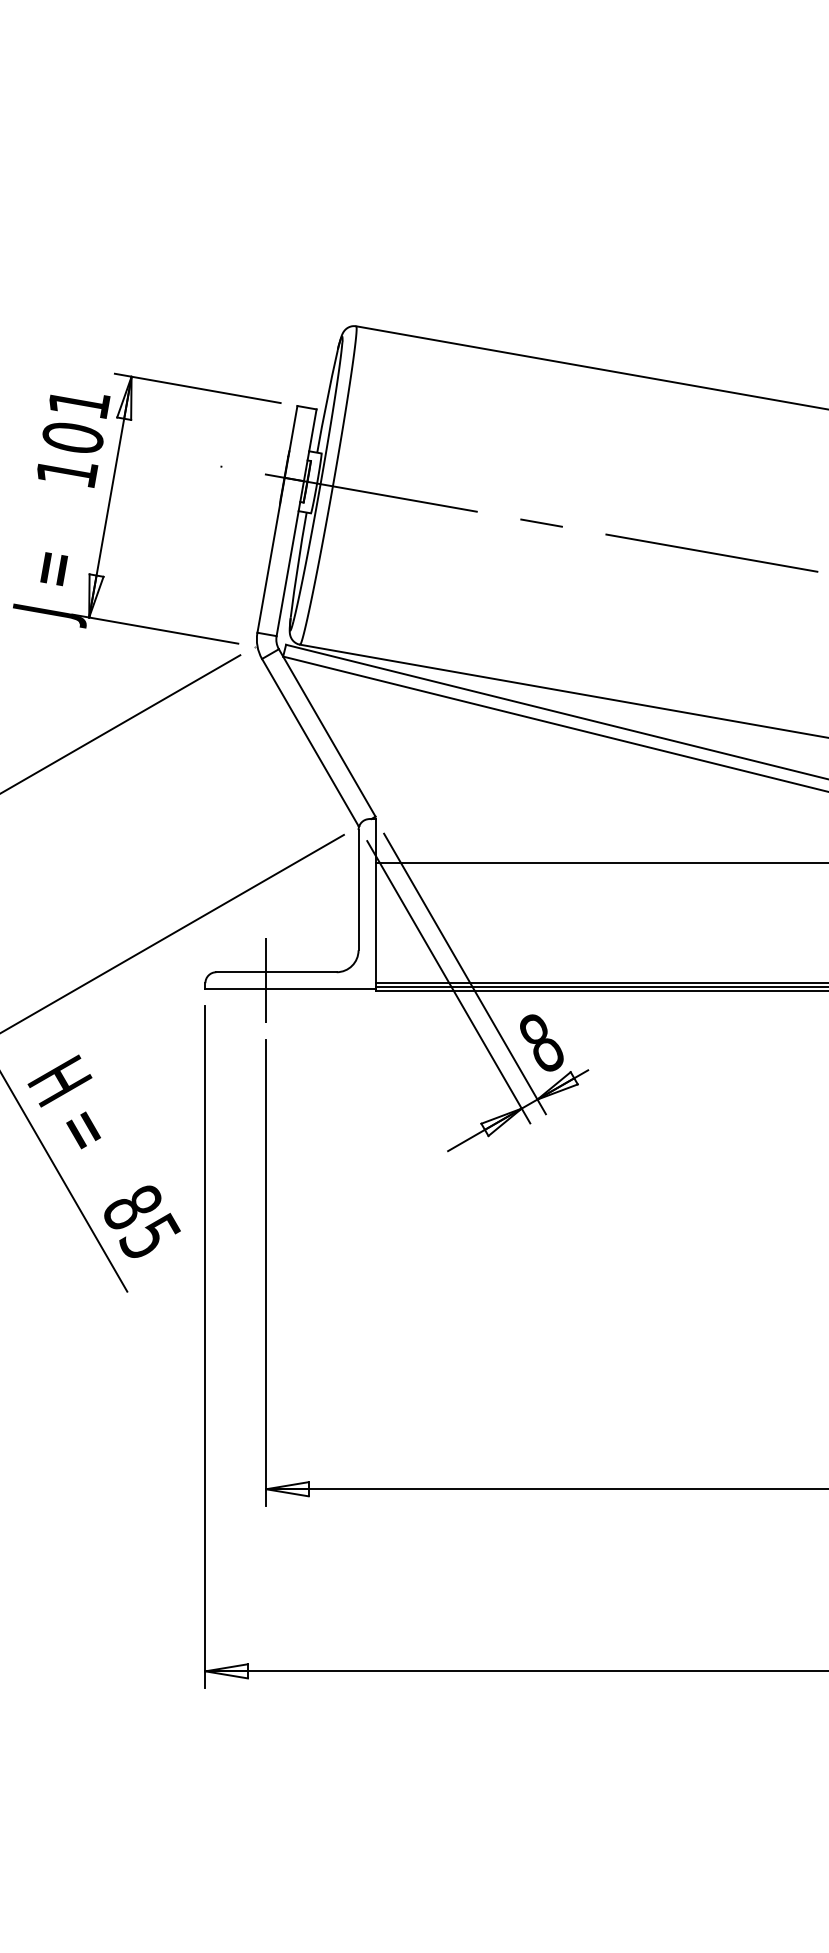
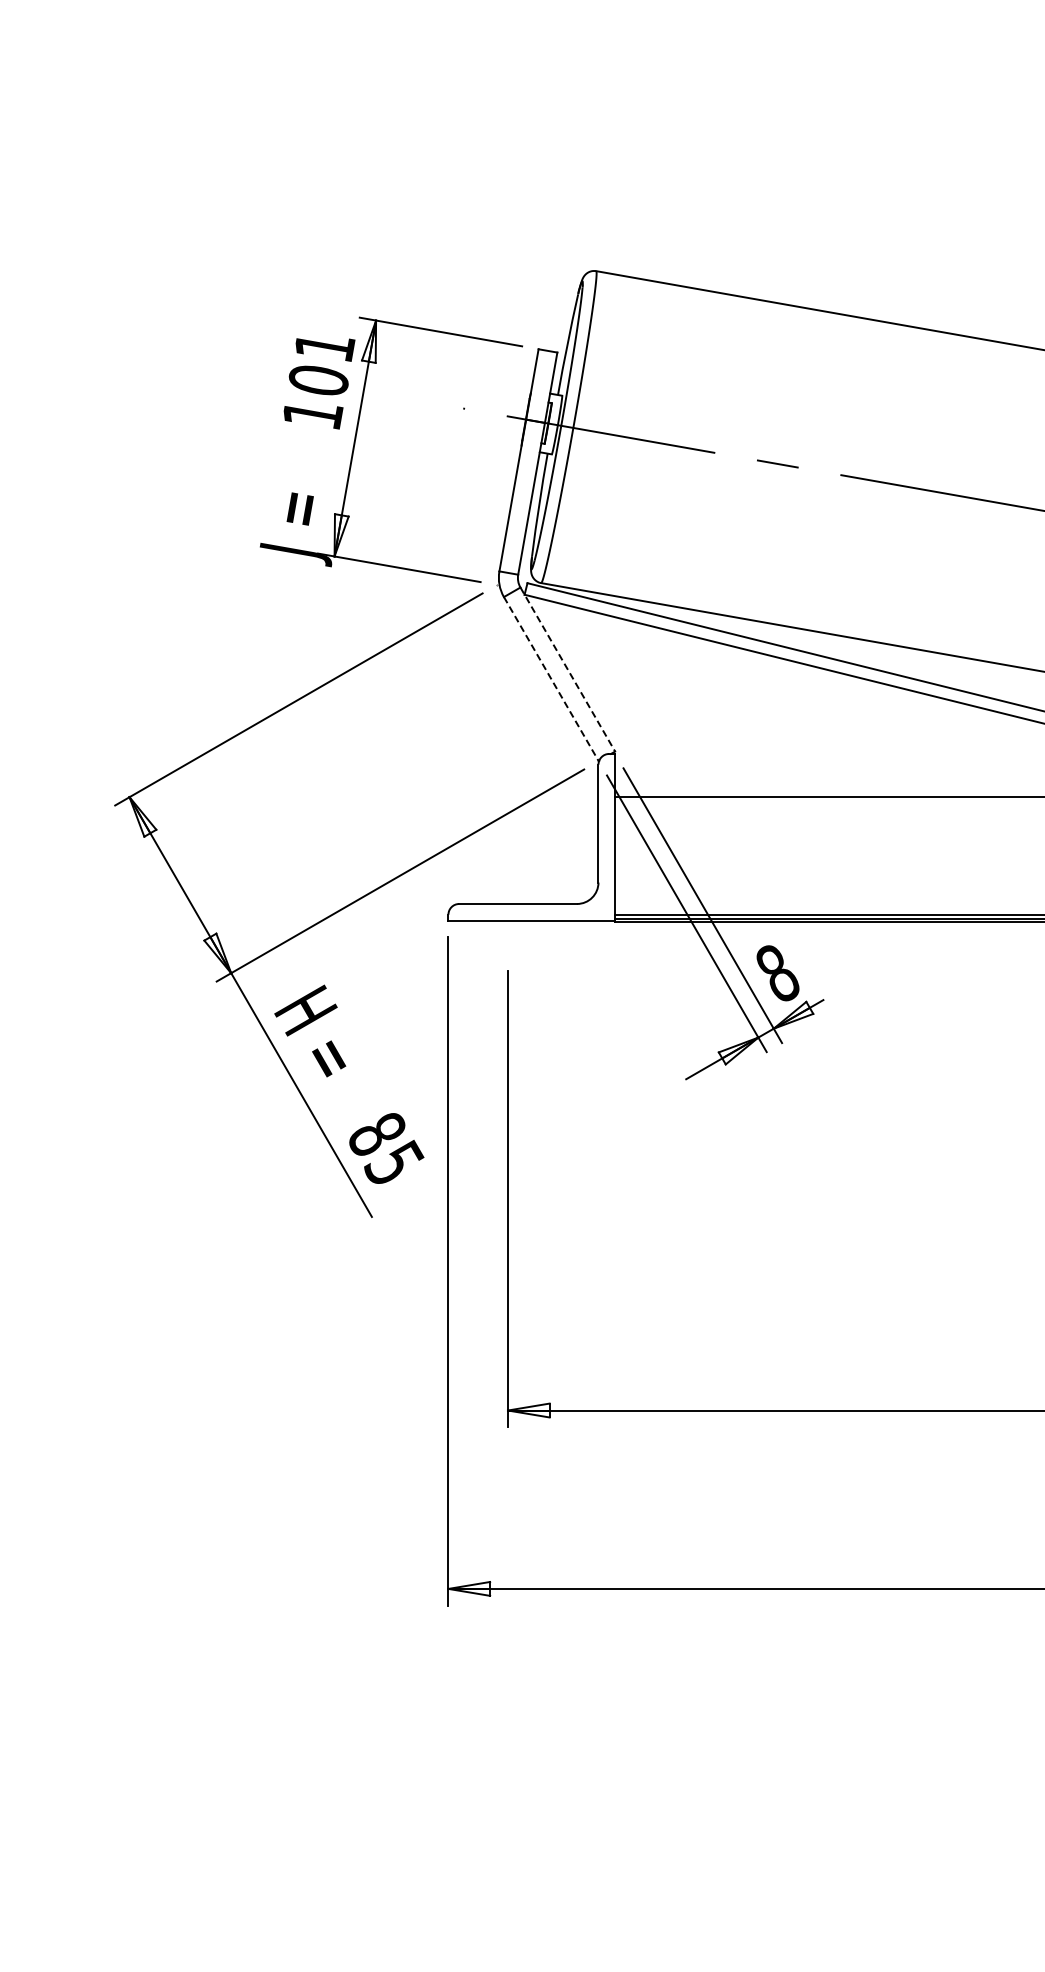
line: (326, 732) -> (567, 669), solid -> dashed
line: (310, 743) -> (551, 679), solid -> dashed
line: (265, 980) -> (507, 912), removed

